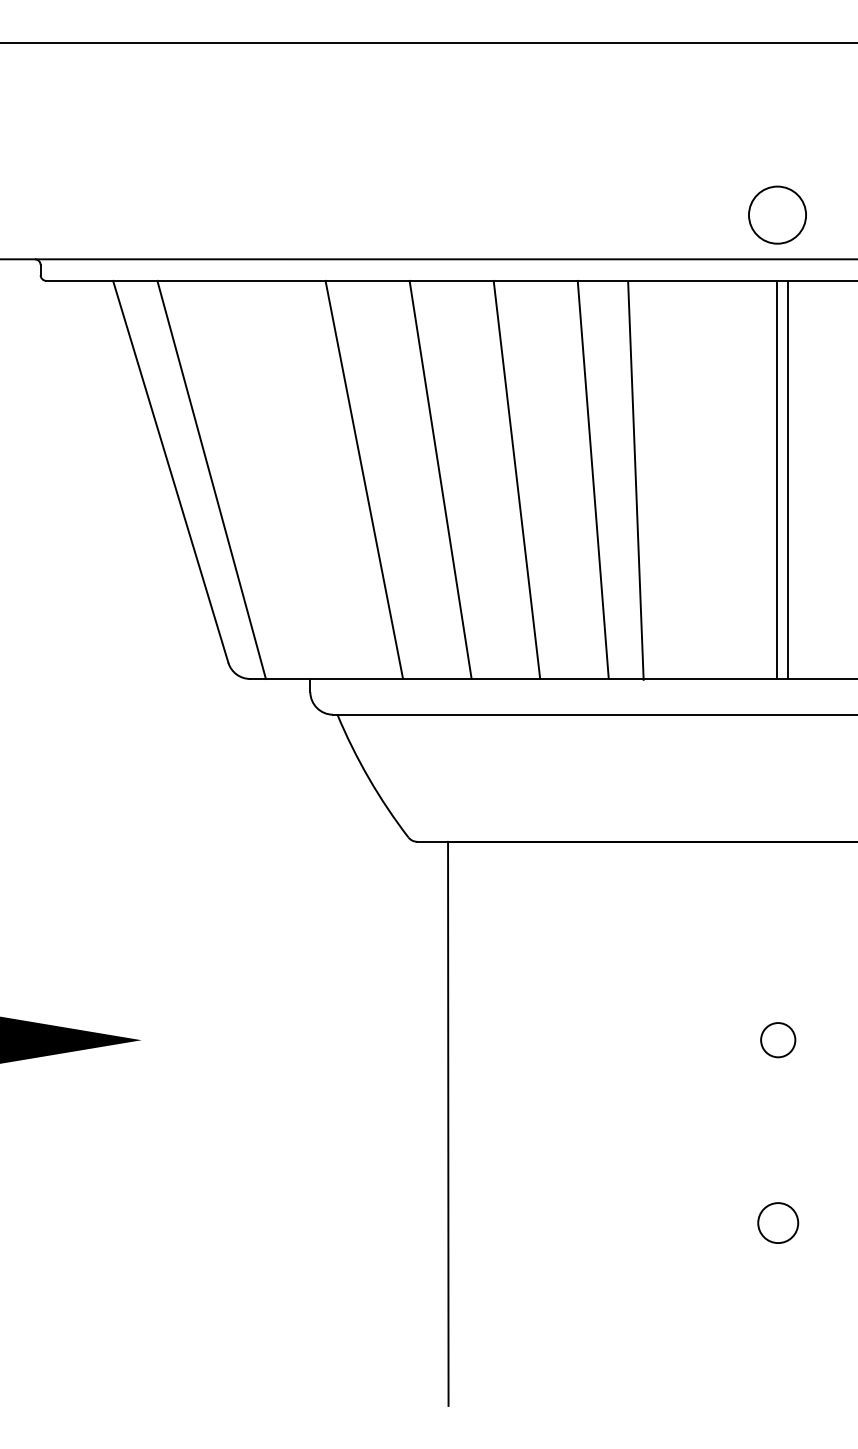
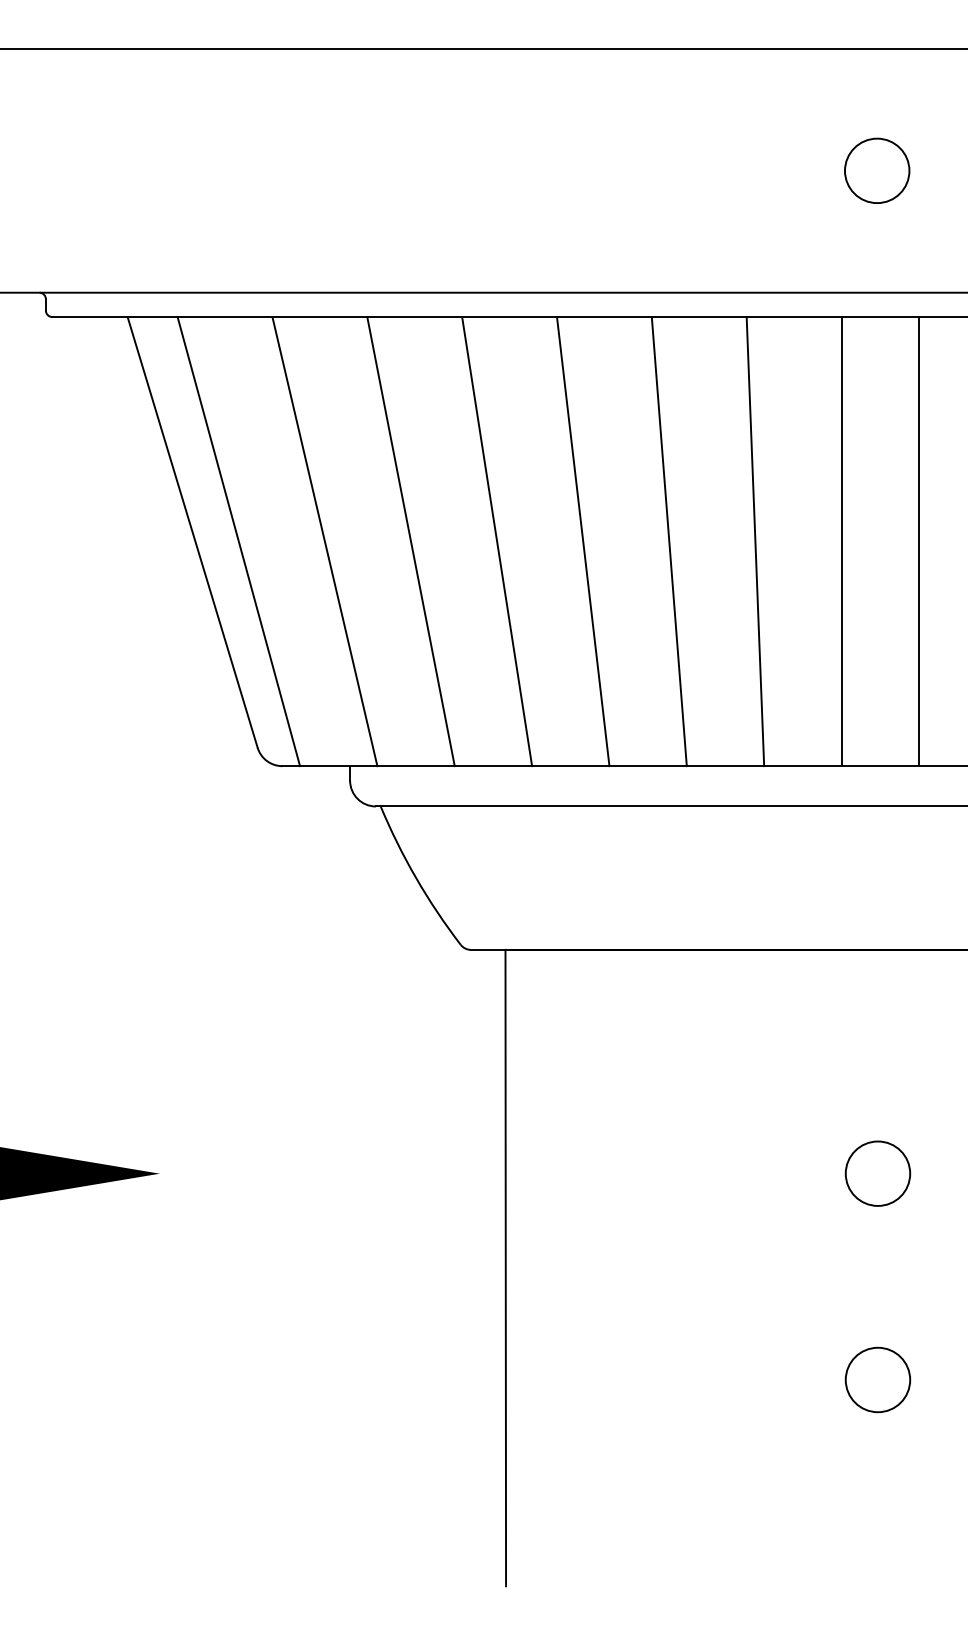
circle: (777, 214) -> (877, 170), moved
line: (287, 479) -> (324, 541), added
line: (776, 479) -> (841, 541), moved
line: (787, 479) -> (918, 541), moved
line: (635, 480) -> (755, 541), moved
circle: (777, 1040) -> (877, 1173), size x1.67
circle: (777, 1222) -> (877, 1379), size x1.43

